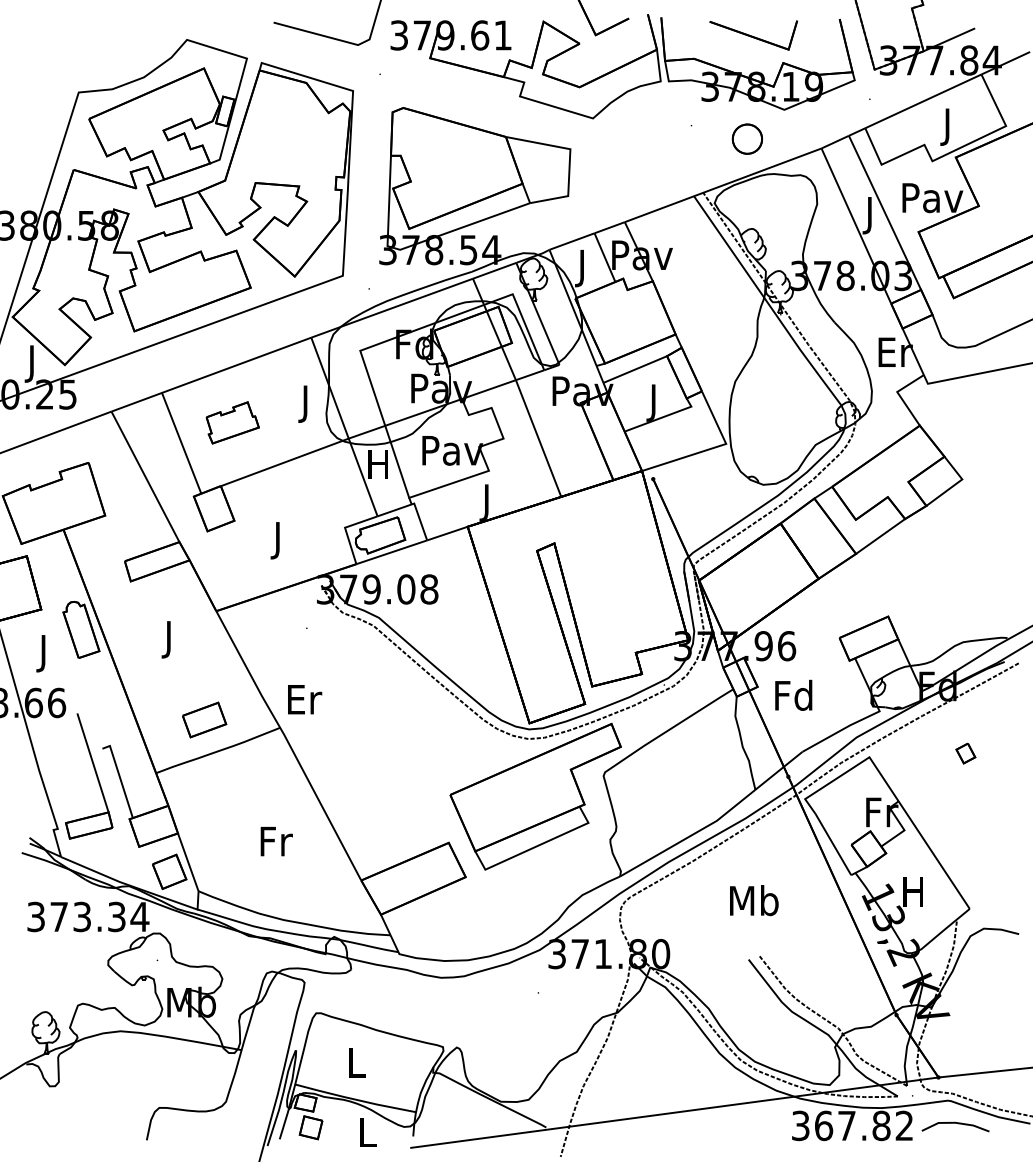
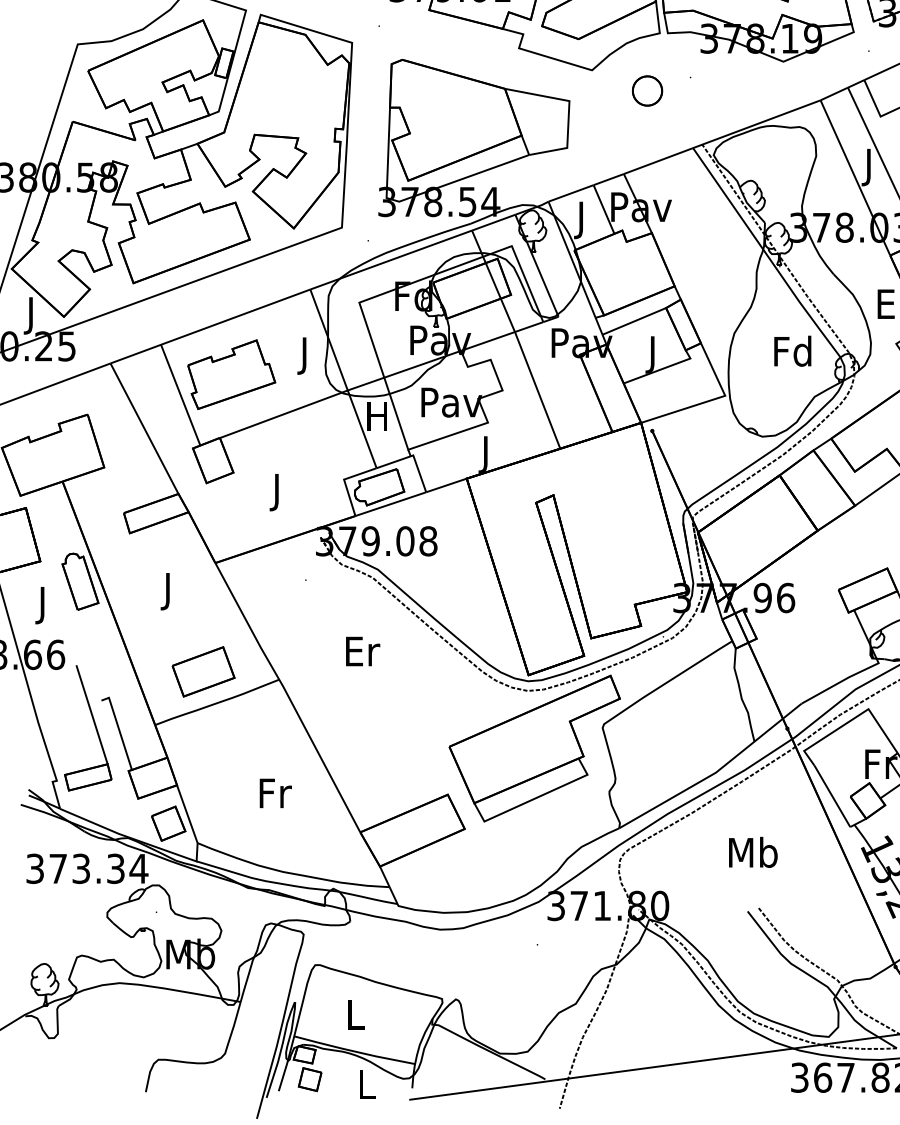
part: (746, 138) -> (646, 90), moved
part: (232, 422) -> (231, 374), size x1.67
text: (793, 694) -> (792, 350), moved
text: (305, 699) -> (363, 651), moved
part: (204, 719) -> (203, 671), size x1.43

